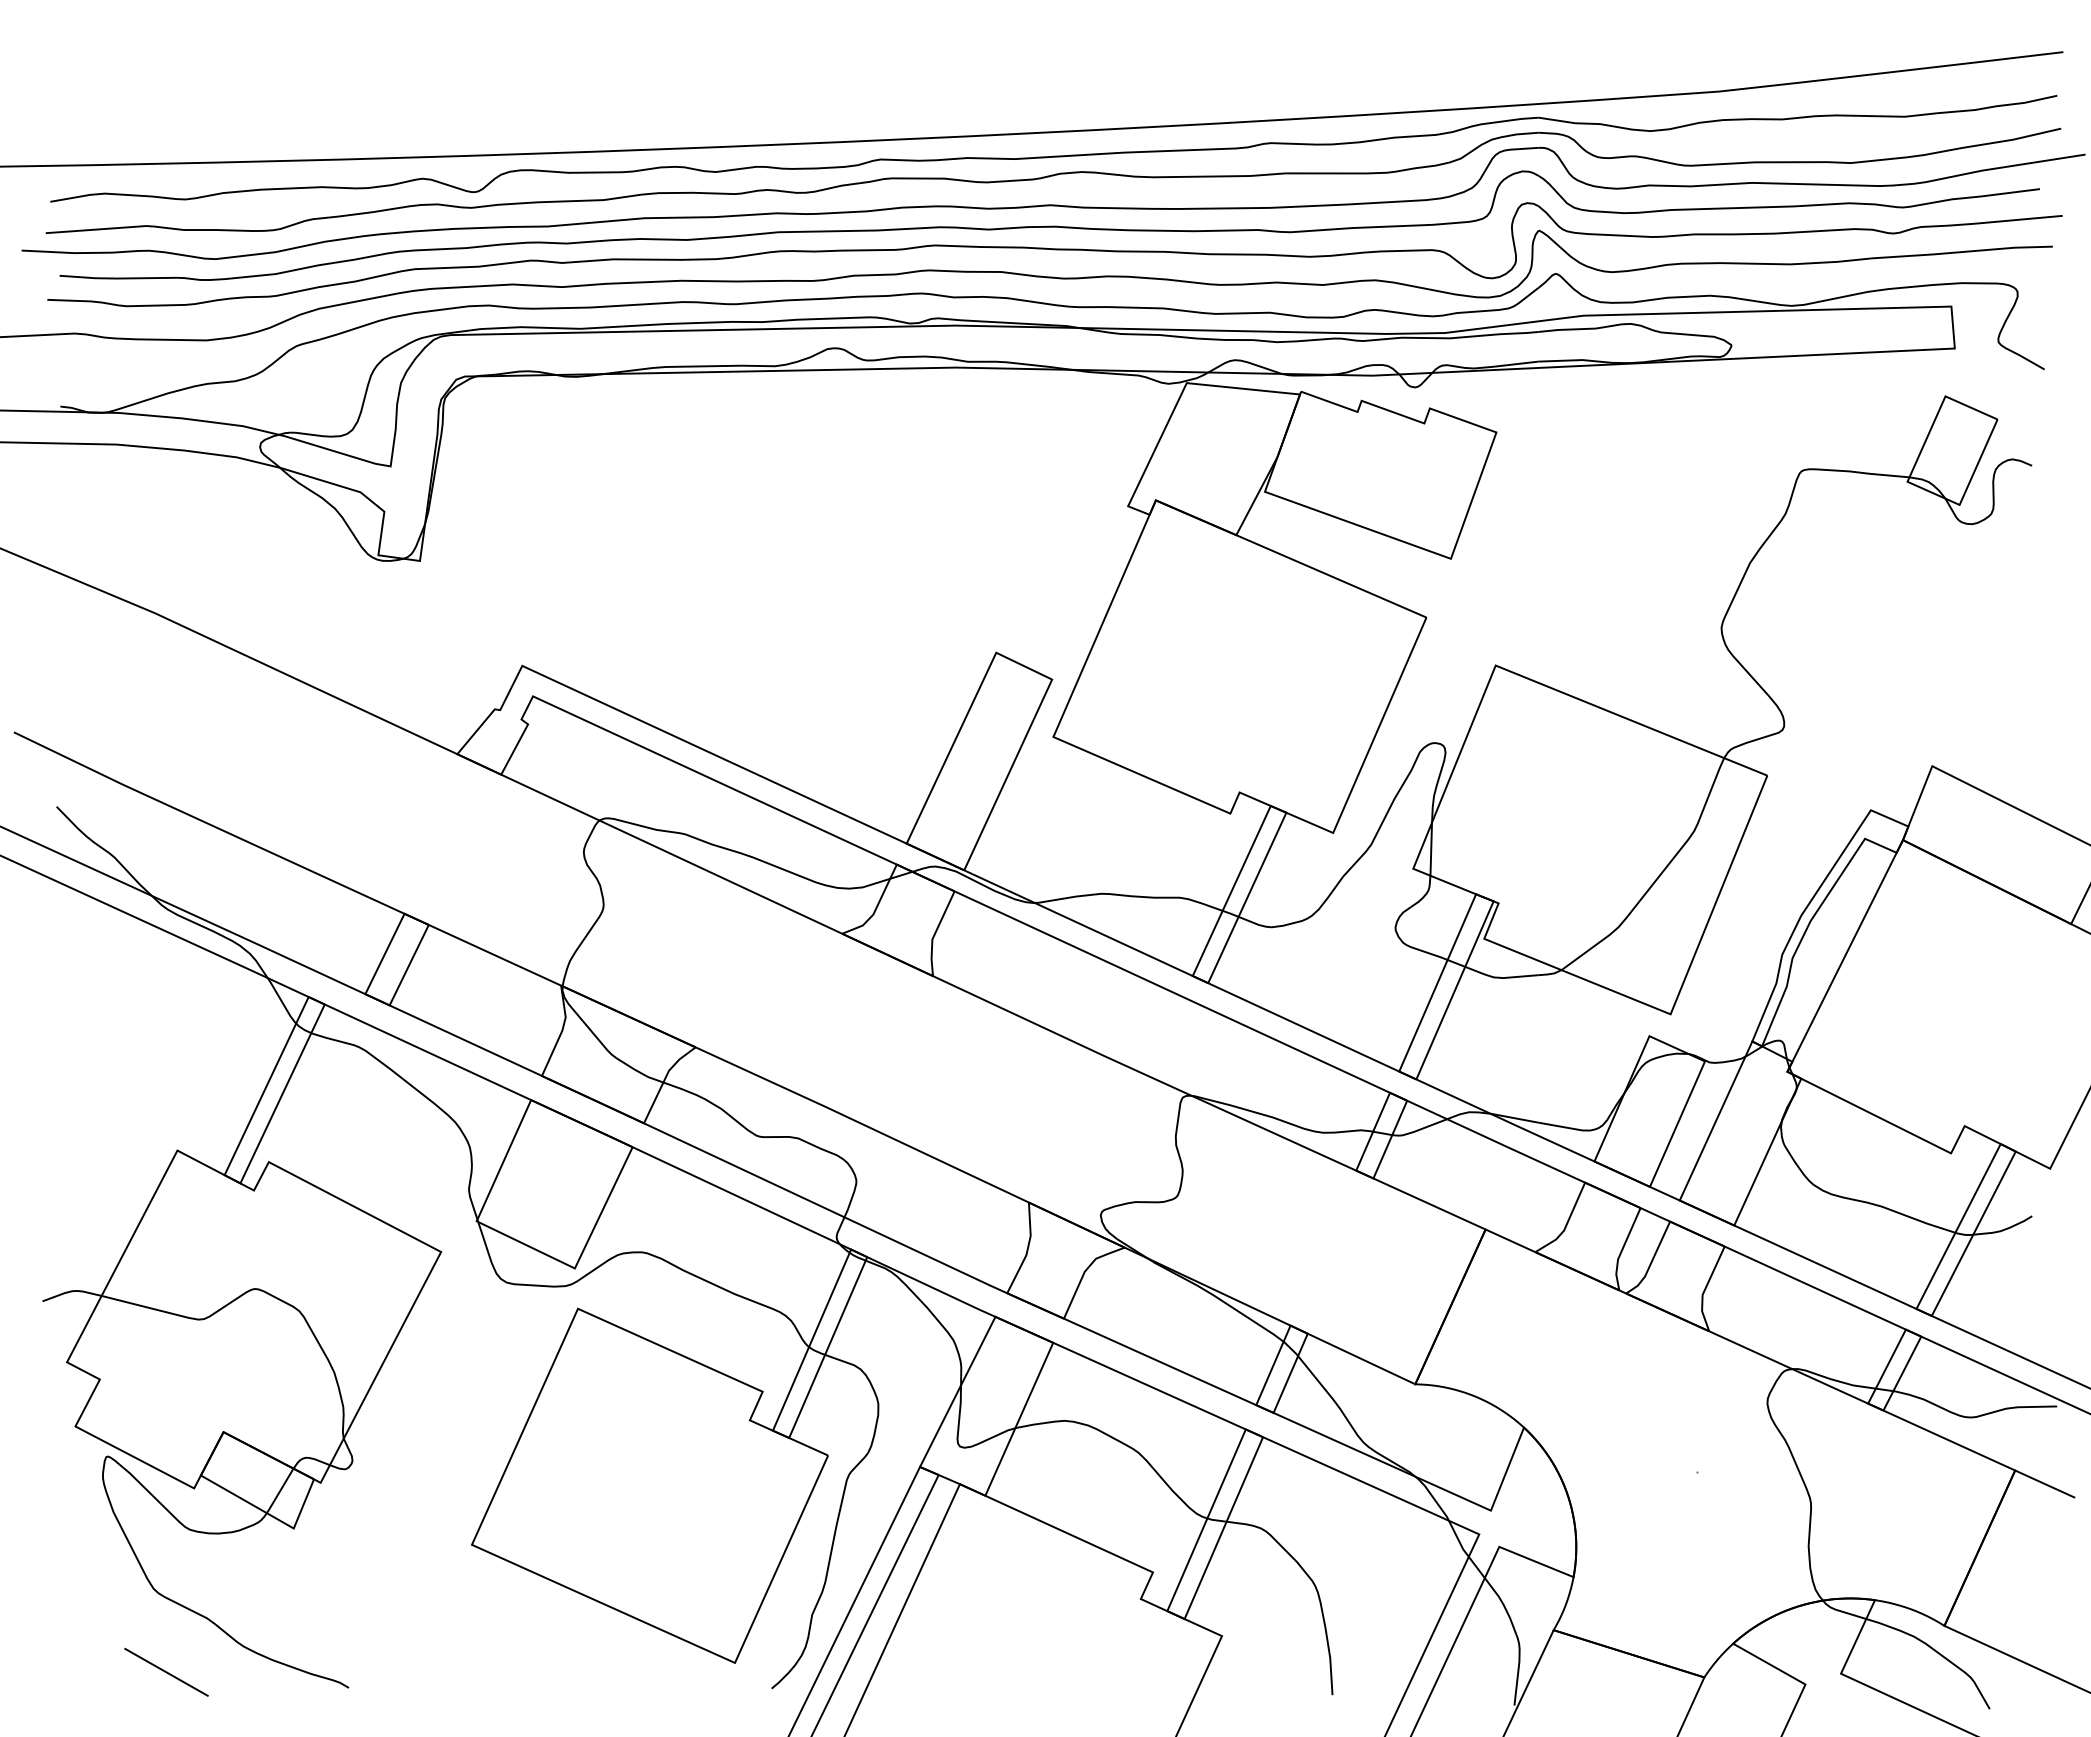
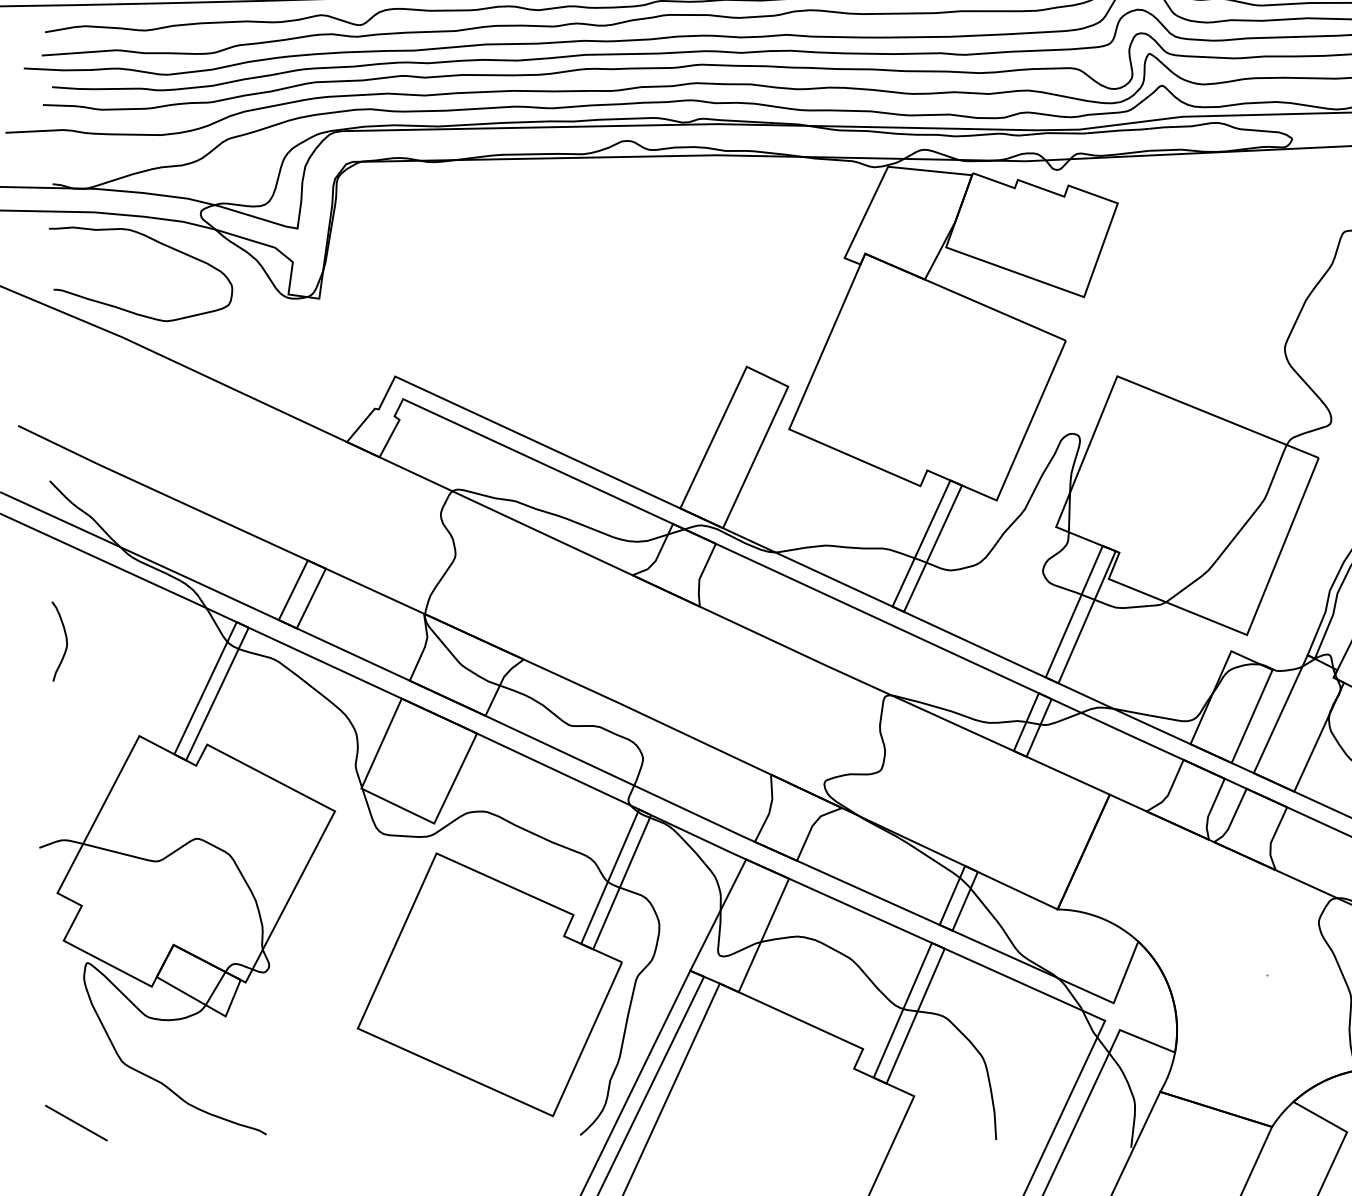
curve: (200, 484) -> (156, 241), added
curve: (78, 1023) -> (66, 641), added
line: (166, 1672) -> (76, 1123), moved

